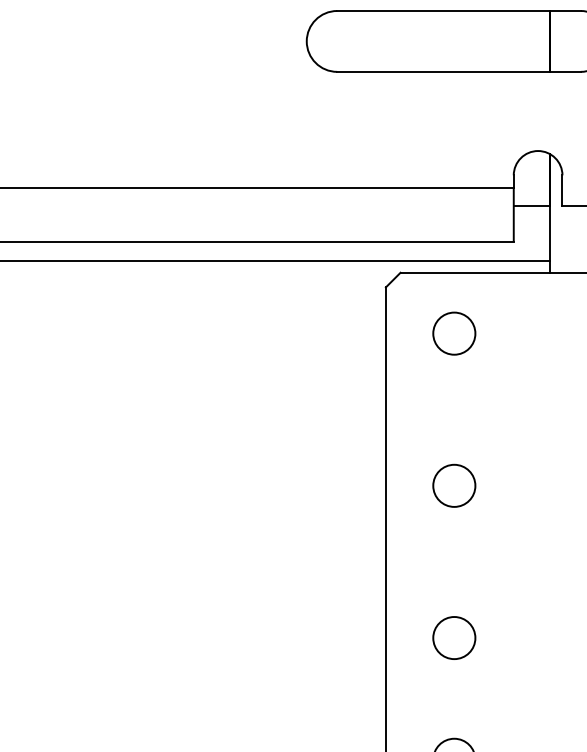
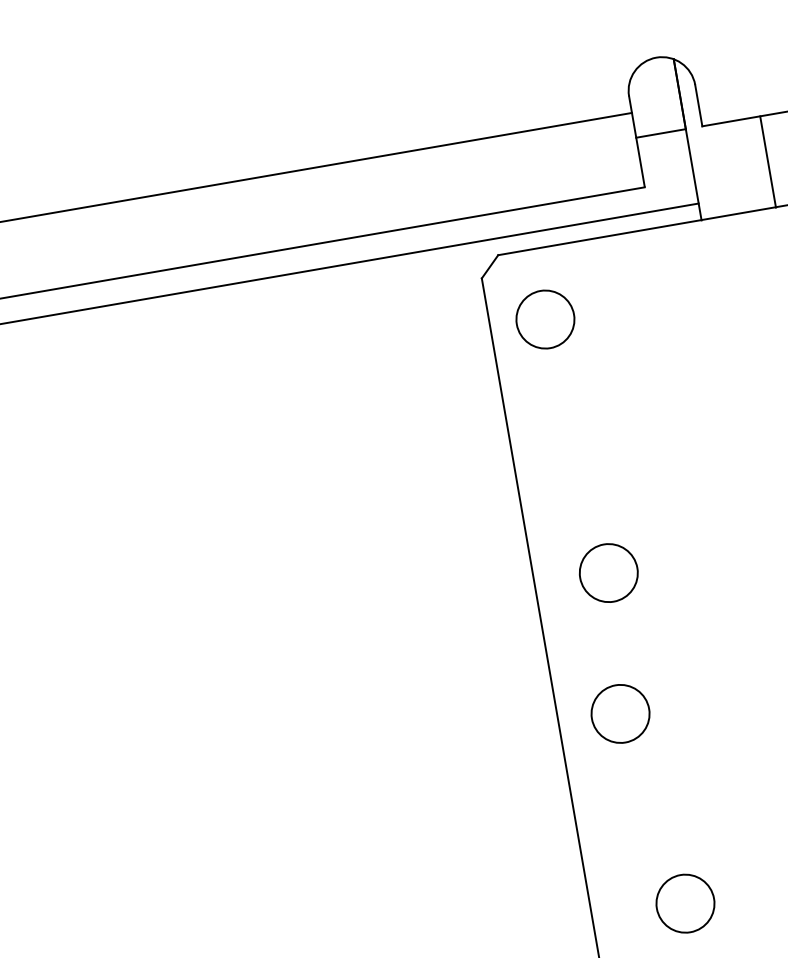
circle: (454, 333) -> (545, 319), moved
circle: (454, 485) -> (608, 572), moved
circle: (454, 637) -> (620, 713), moved

